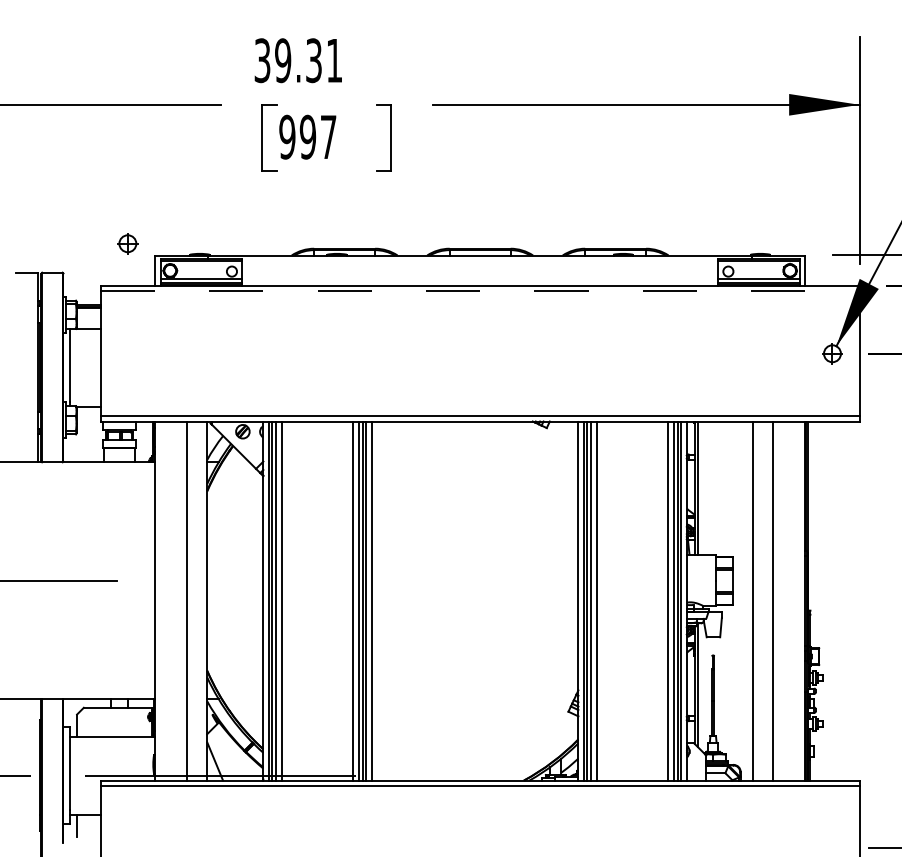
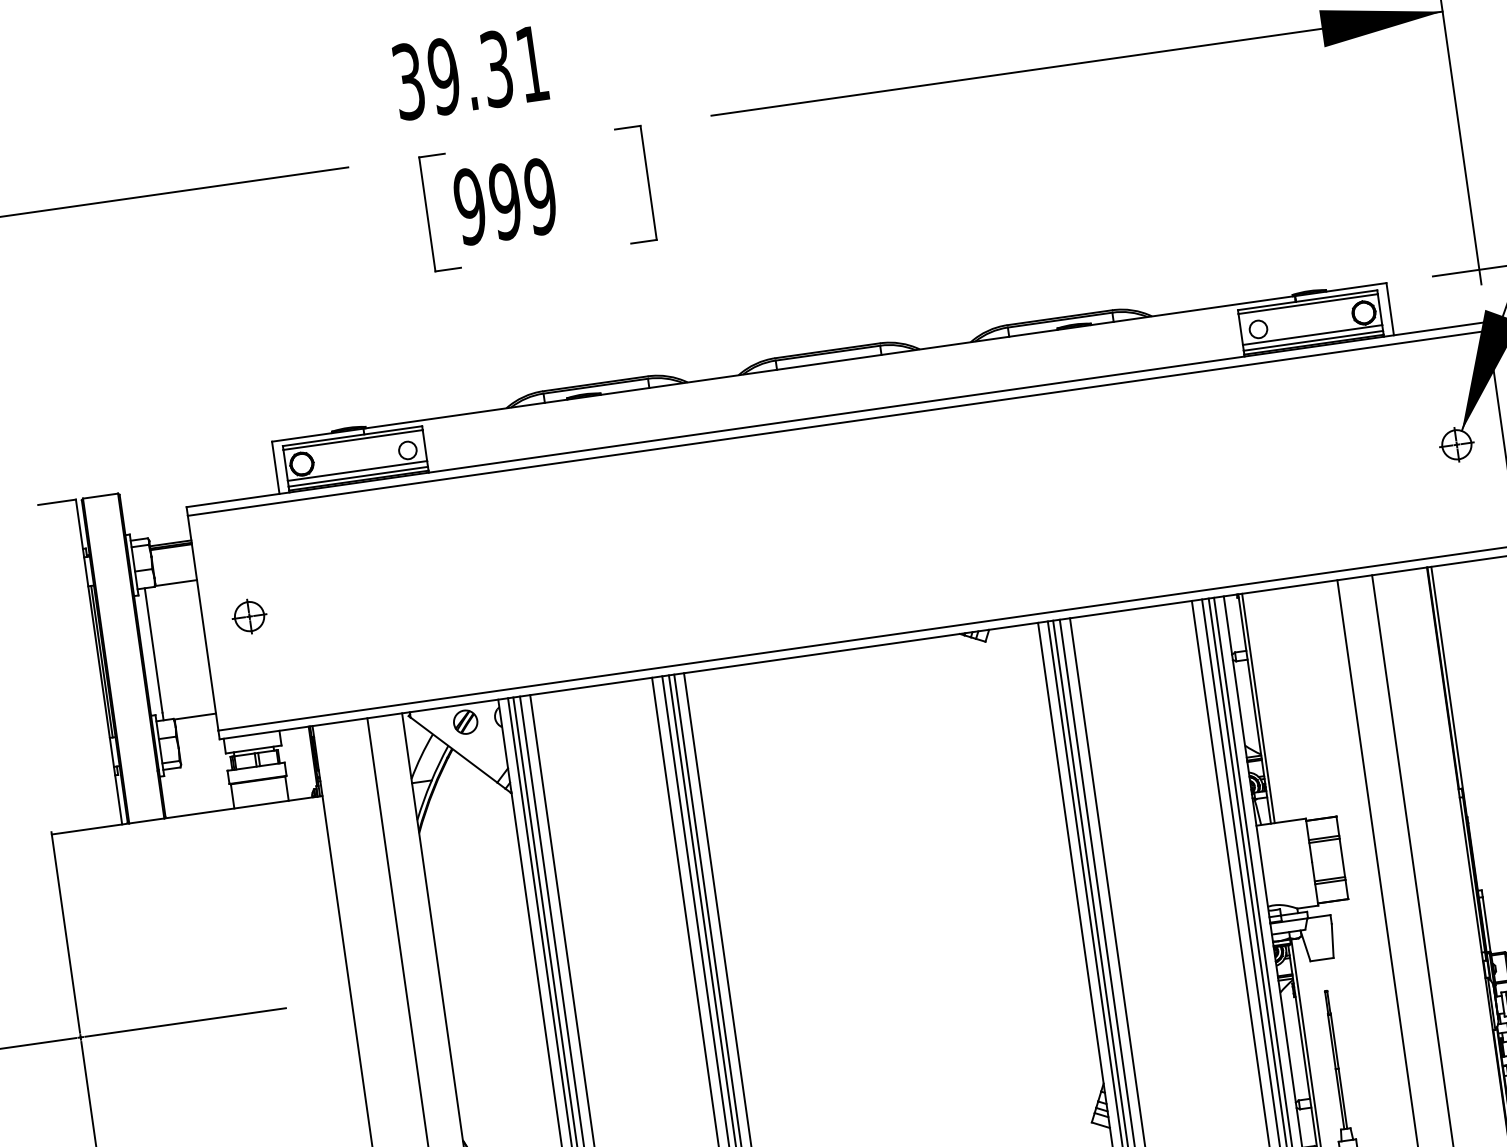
text: (328, 136) -> (540, 195), 997 -> 999
part: (127, 243) -> (248, 616), moved
line: (480, 291) -> (838, 423), dashed -> solid

